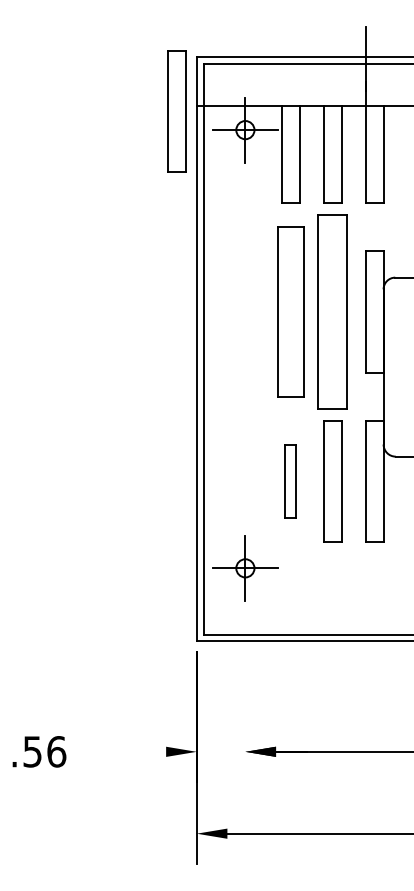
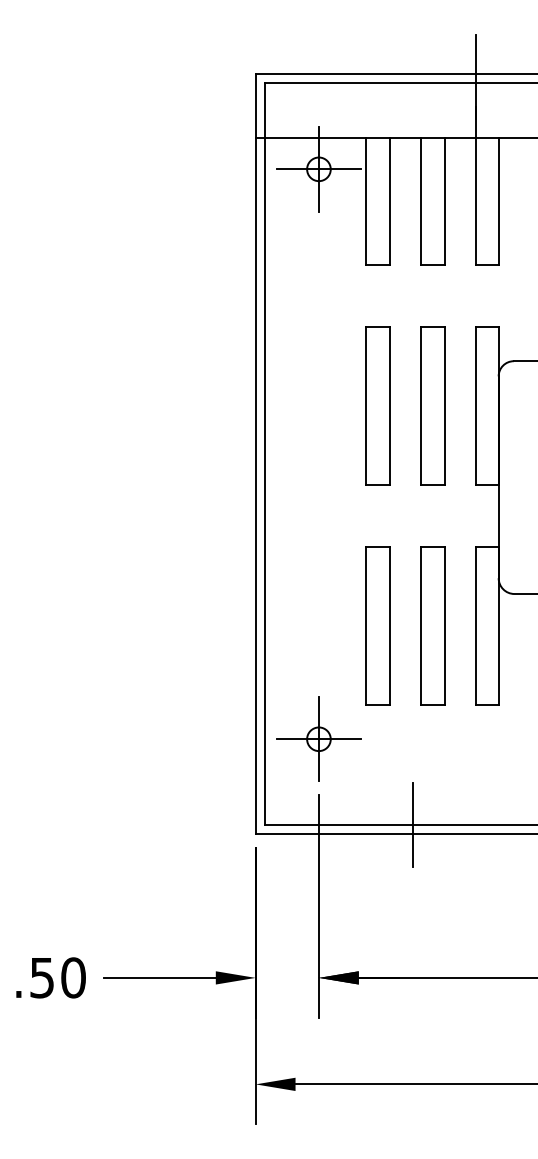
part: (176, 111) -> (229, 144), removed
part: (290, 311) -> (377, 405), size x0.71
part: (332, 311) -> (432, 405), size x0.62
part: (290, 480) -> (377, 625), size x1.67
line: (317, 634) -> (412, 825), added
line: (245, 696) -> (318, 906), added
text: (56, 751) -> (73, 977), .56 -> .50
line: (122, 751) -> (159, 977), added

